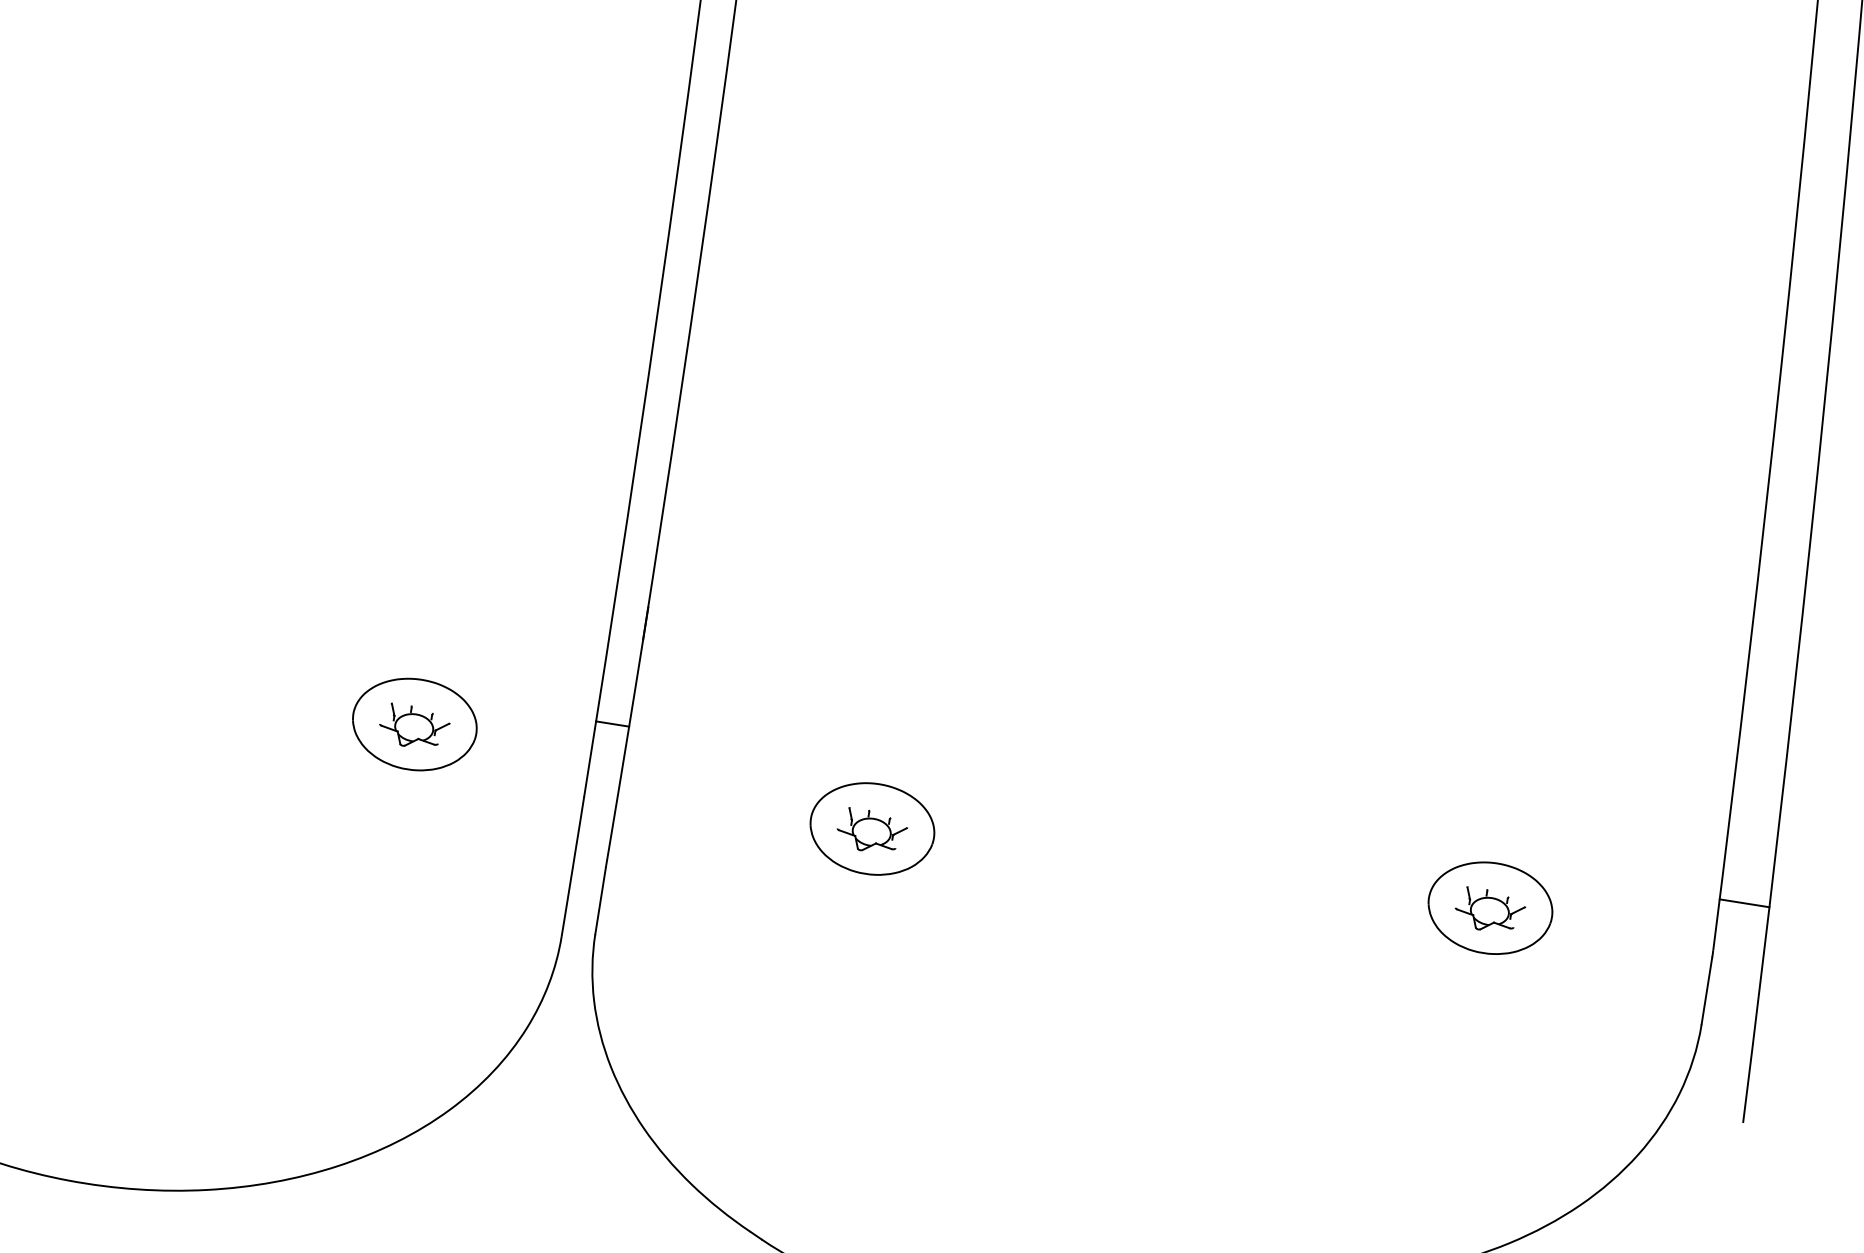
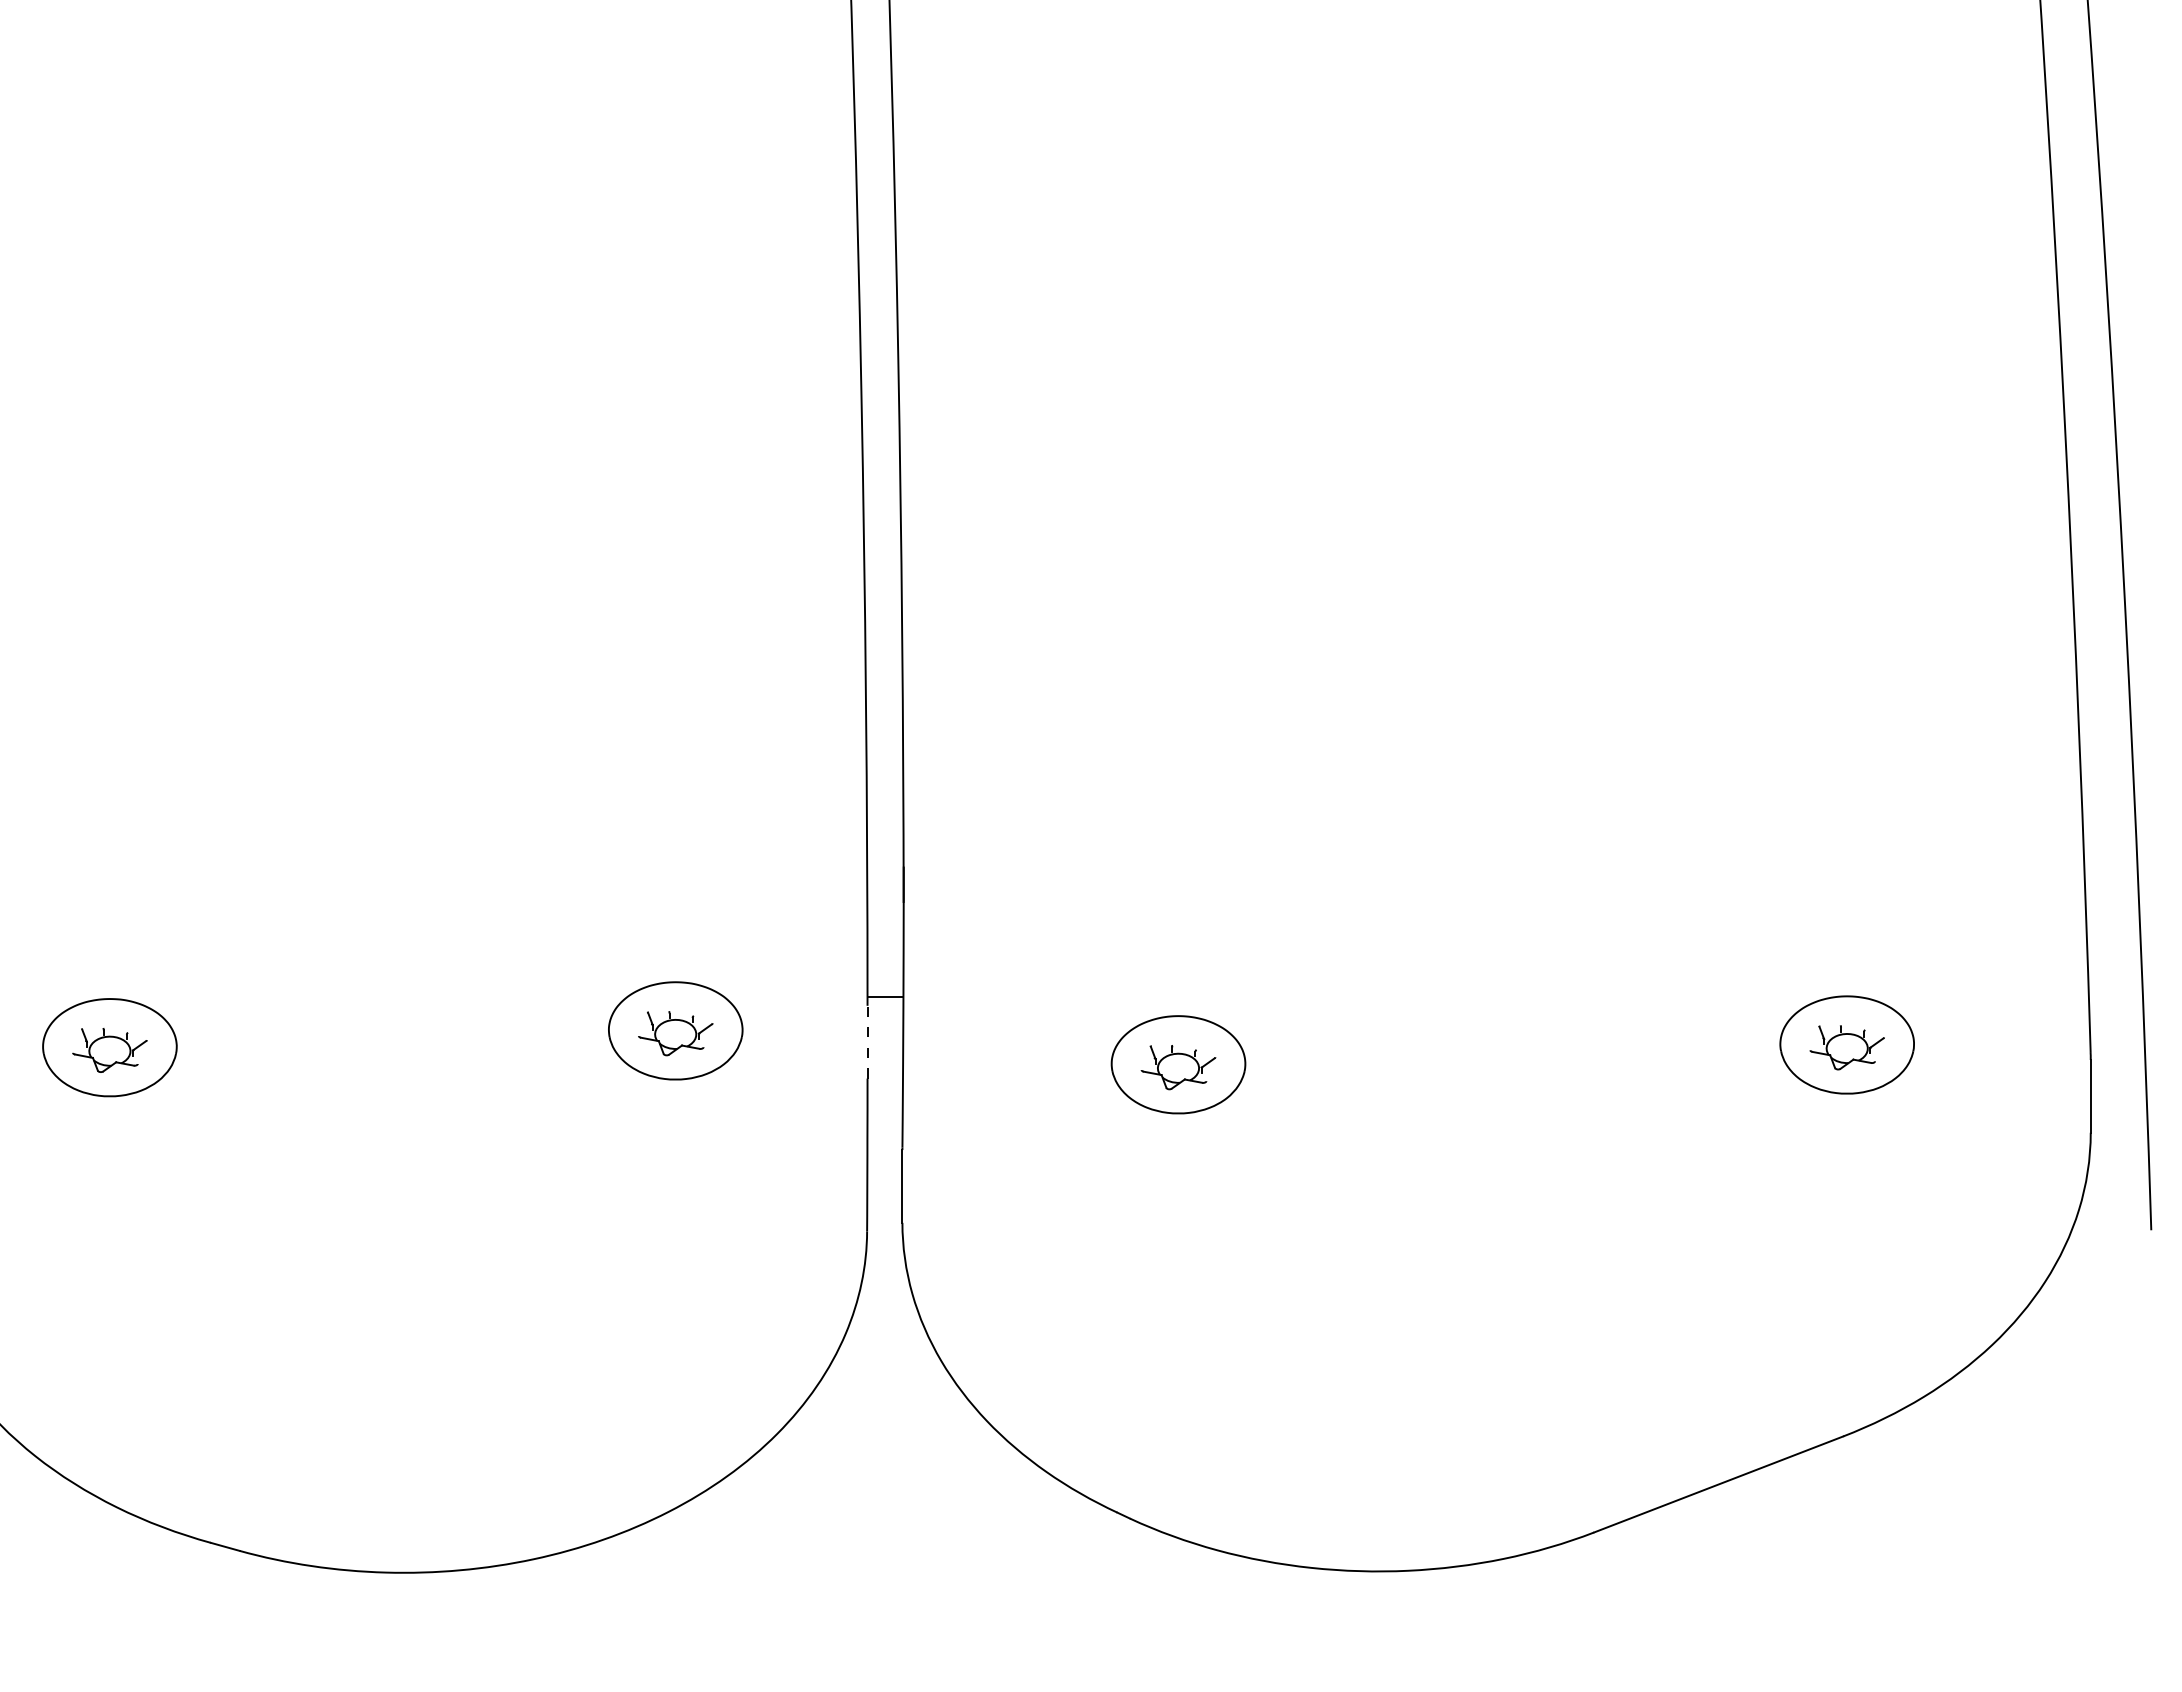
line: (589, 762) -> (867, 1041), solid -> dashed
line: (1744, 903) -> (2115, 997), removed

